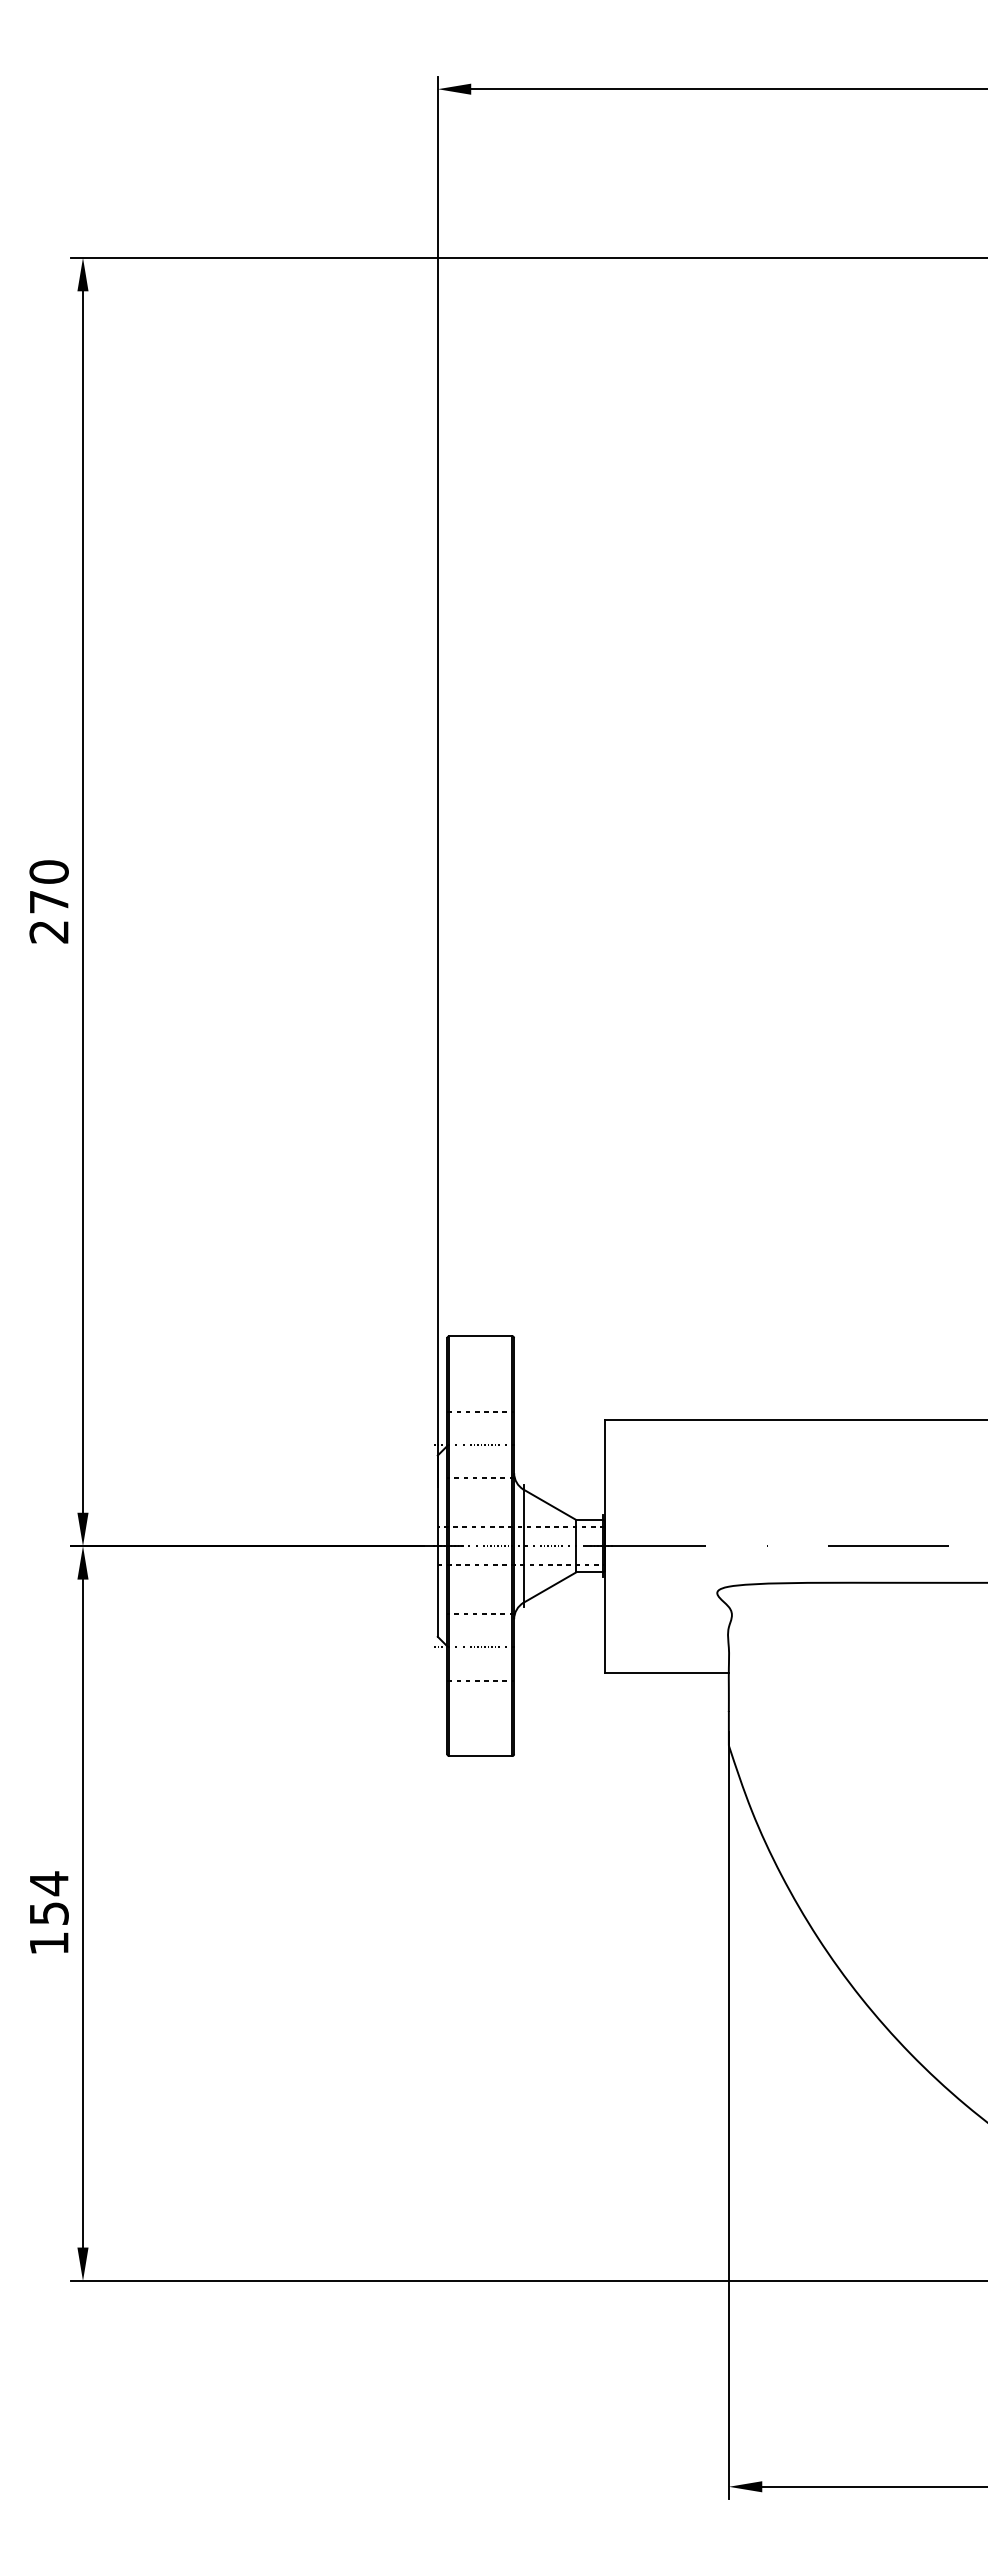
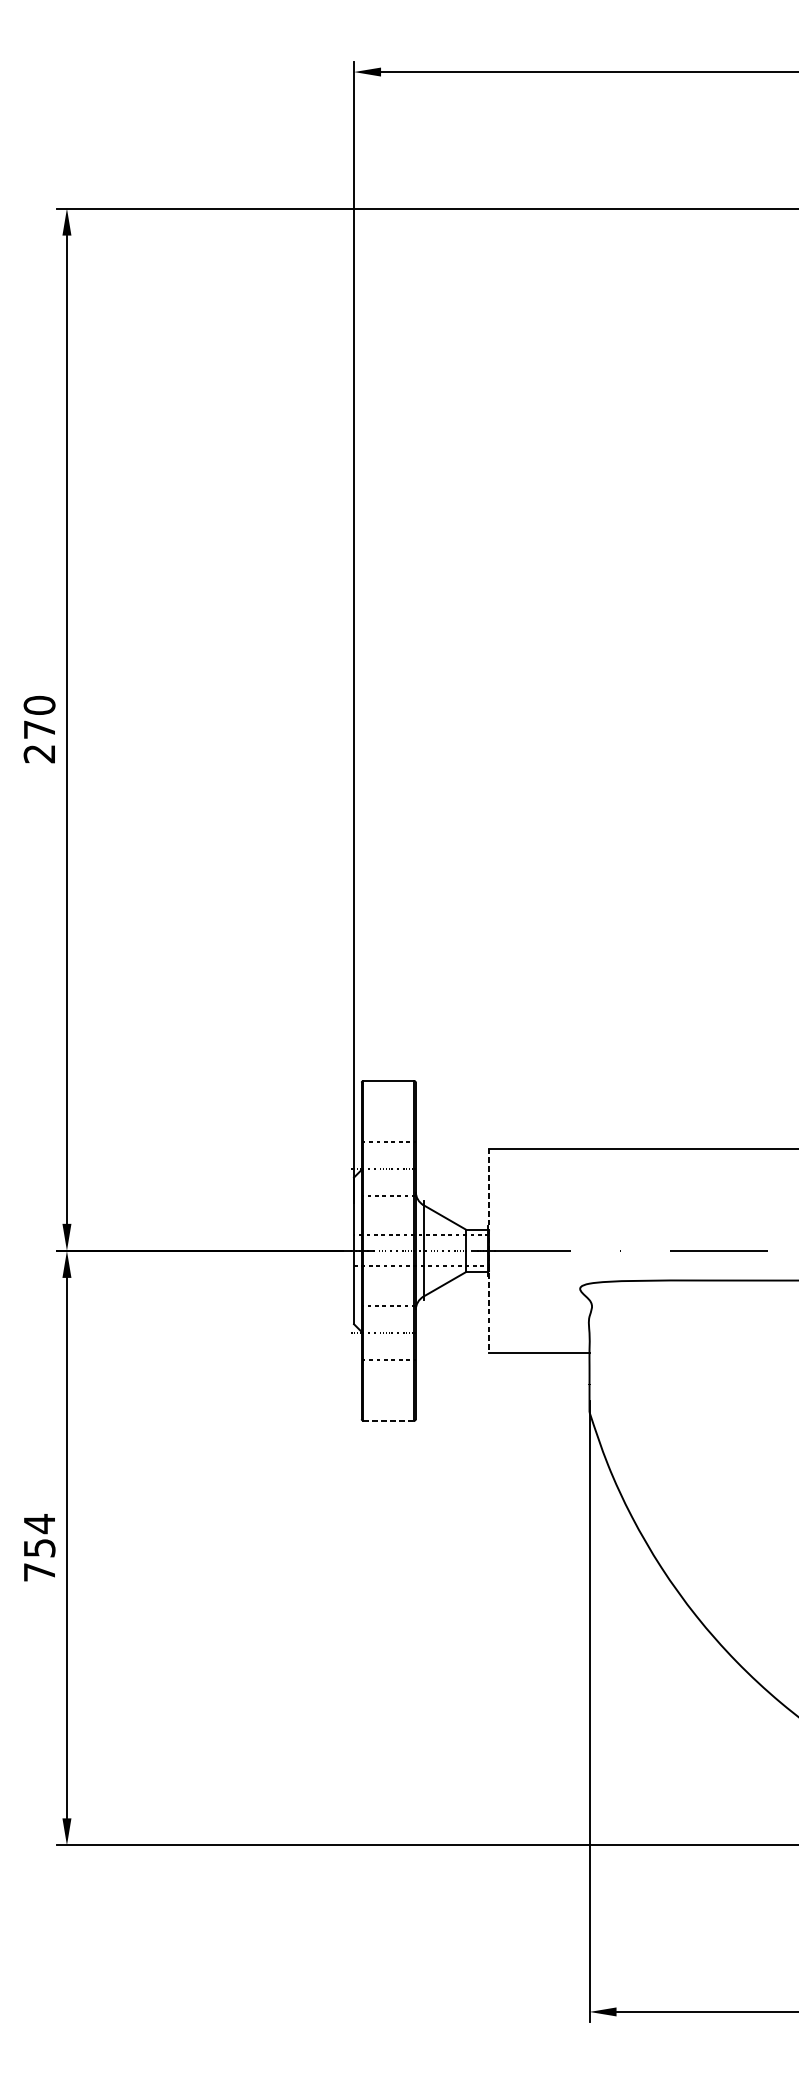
line: (604, 1546) -> (488, 1251), solid -> dashed
line: (481, 1756) -> (389, 1421), solid -> dashed
text: (49, 1943) -> (39, 1572), 154 -> 754

